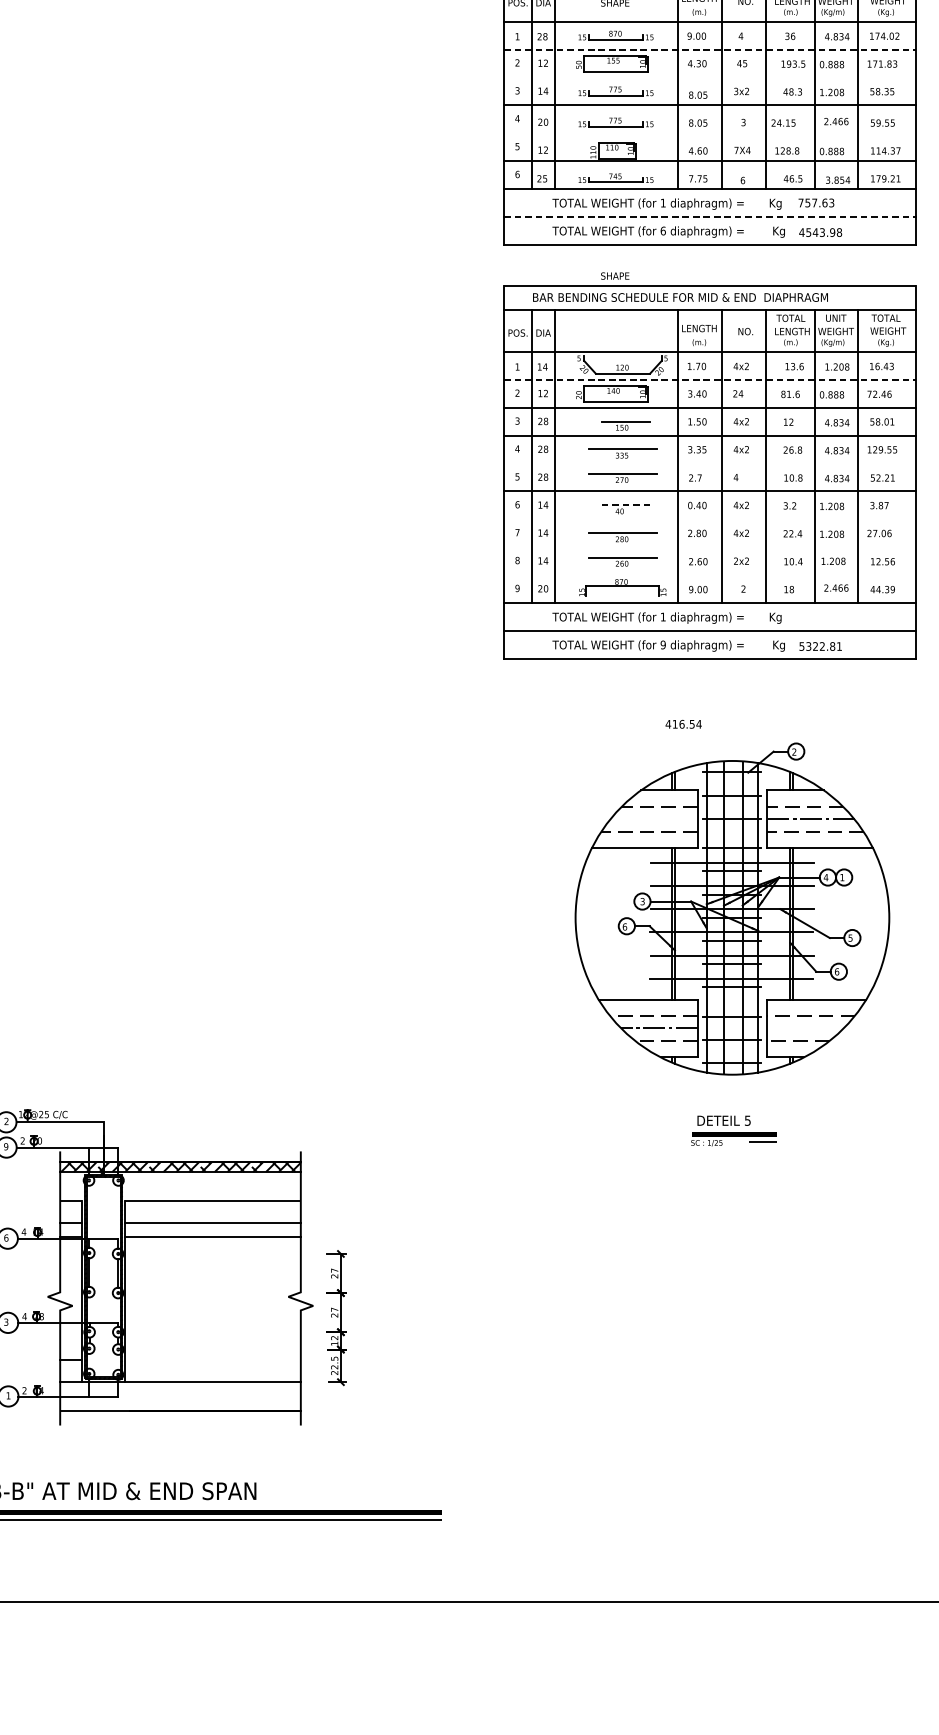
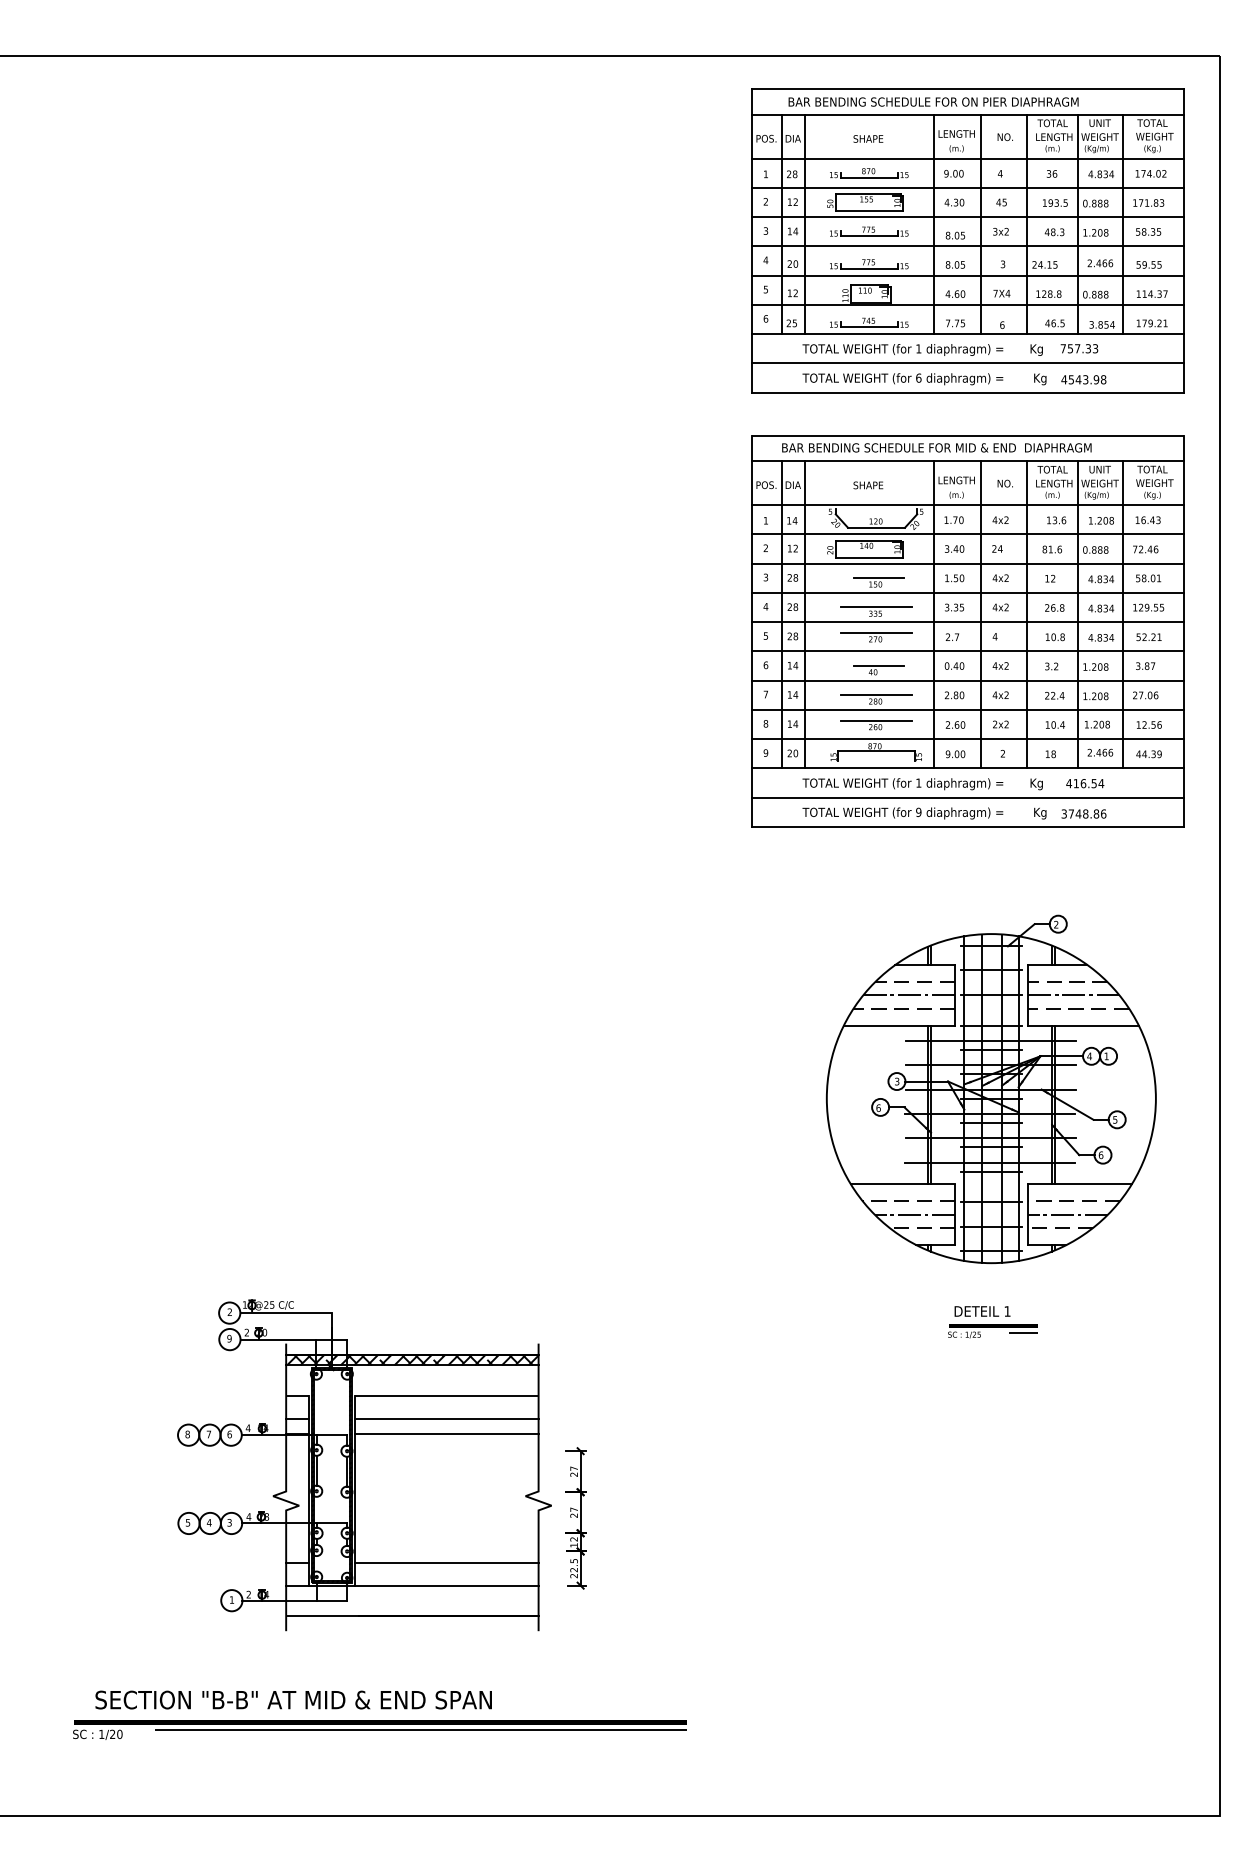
line: (709, 49) -> (967, 187), dashed -> solid
line: (709, 77) -> (967, 217), added
line: (709, 133) -> (967, 275), added
text: (825, 202) -> (1088, 348), 757.63 -> 757.33
line: (709, 217) -> (967, 363), dashed -> solid
text: (615, 276) -> (868, 485), moved
line: (709, 380) -> (967, 534), dashed -> solid
line: (709, 463) -> (967, 622), added
line: (625, 504) -> (879, 665), dashed -> solid
line: (709, 519) -> (967, 680), added
line: (709, 546) -> (967, 709), added
line: (709, 575) -> (967, 739), added
text: (821, 646) -> (1084, 813), 5322.81 -> 3748.86
text: (683, 724) -> (1085, 783), moved
line: (653, 819) -> (908, 995), added
line: (805, 1028) -> (1067, 1214), added
text: (747, 1120) -> (1007, 1311), 5 -> 1
line: (213, 1360) -> (446, 1562), added

